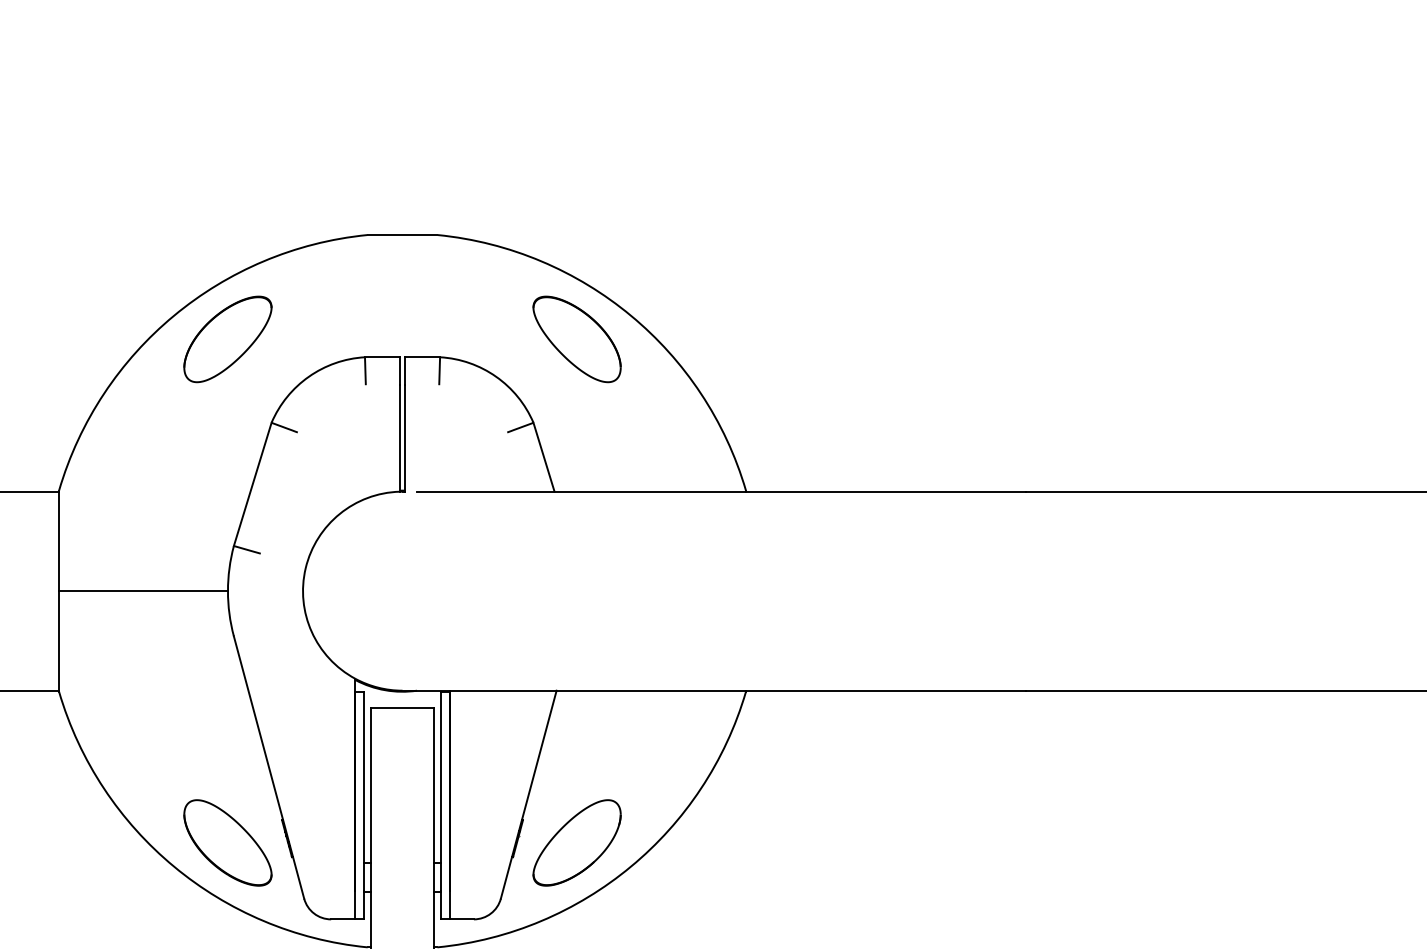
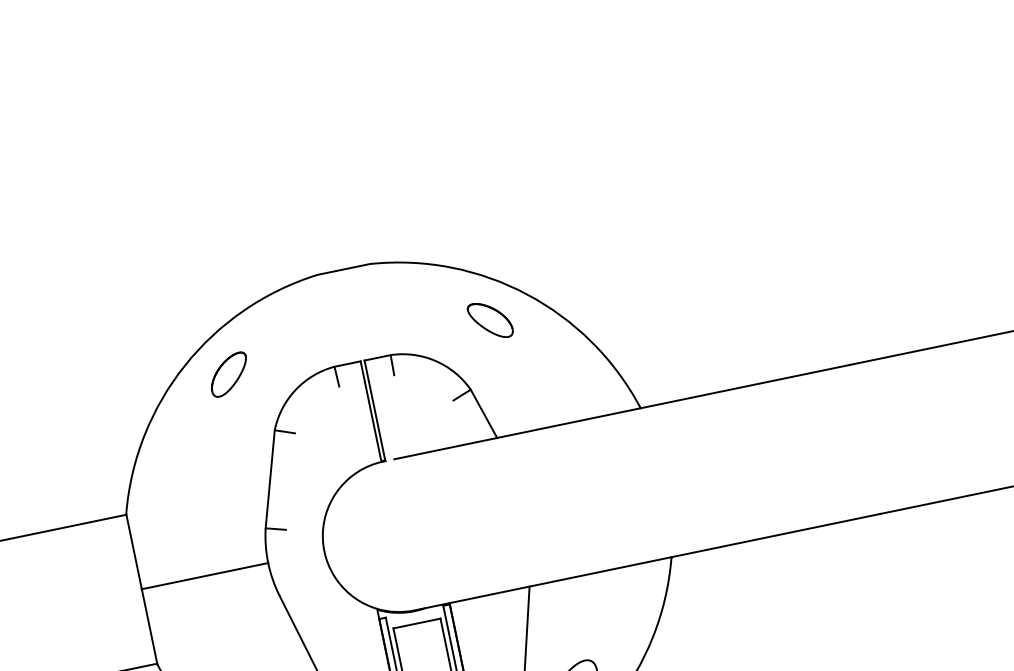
part: (227, 339) -> (228, 374), size x0.6
part: (576, 339) -> (490, 320), size x0.6

